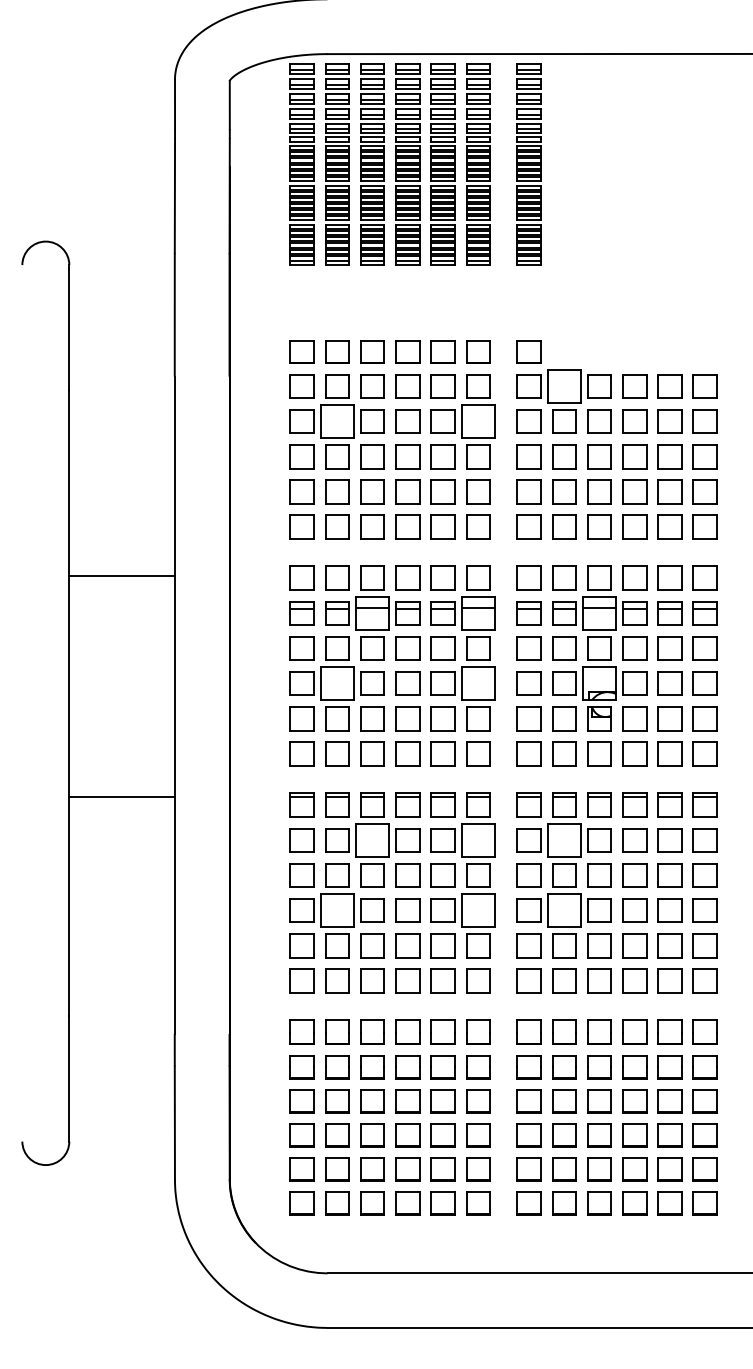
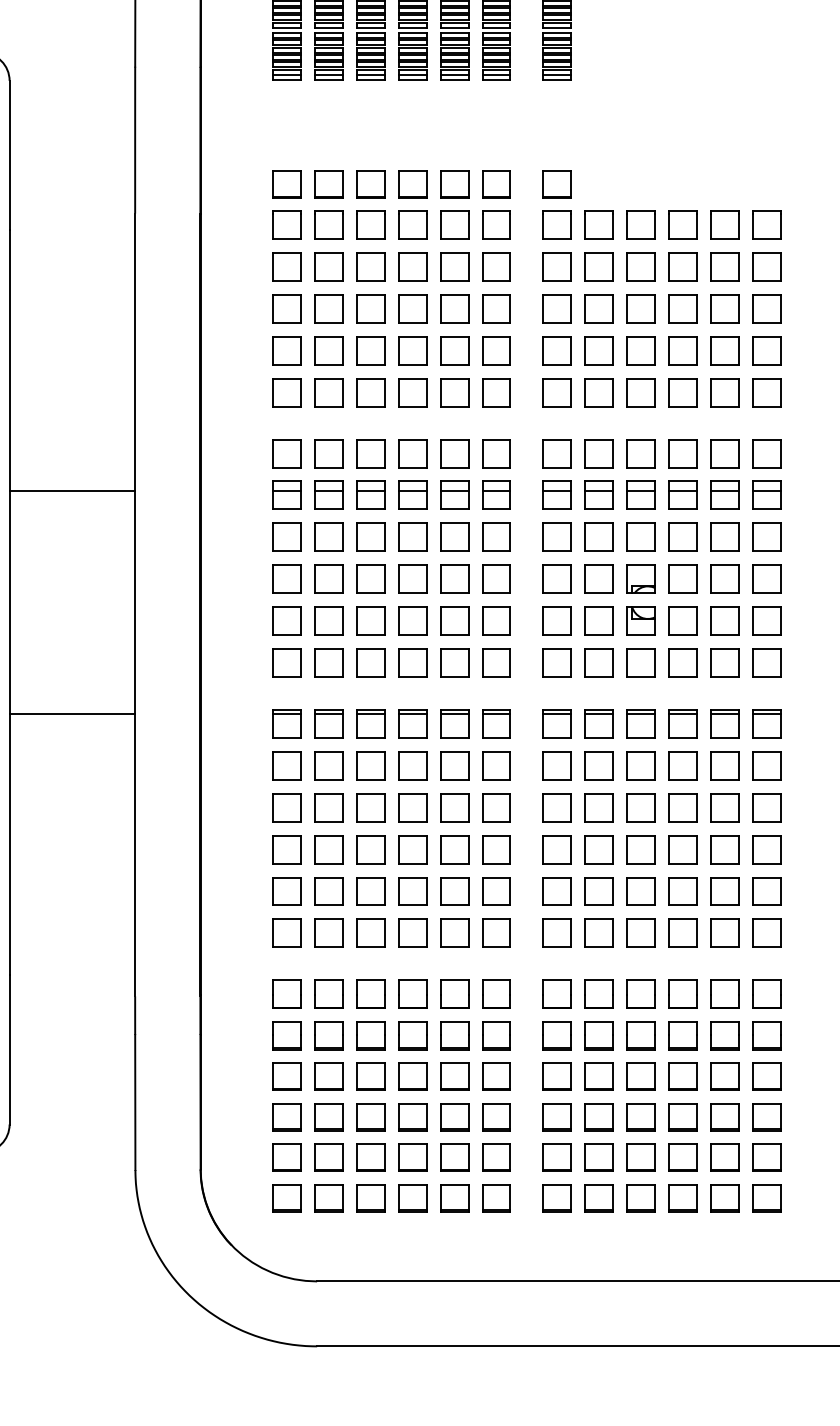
part: (564, 386) -> (599, 225), size x0.71
part: (337, 421) -> (328, 267), size x0.71
part: (478, 421) -> (496, 267), size x0.71
line: (121, 576) -> (71, 490), moved
part: (372, 613) -> (370, 495), size x0.71
part: (478, 613) -> (496, 495), size x0.71
part: (599, 613) -> (640, 495), size x0.71
part: (337, 683) -> (328, 579), size x0.71
part: (478, 683) -> (496, 579), size x0.71
part: (599, 683) -> (640, 579), size x0.71
part: (372, 840) -> (370, 765), size x0.71
part: (478, 840) -> (496, 765), size x0.71
part: (564, 840) -> (599, 765), size x0.71
part: (337, 910) -> (328, 849), size x0.71
part: (478, 910) -> (496, 849), size x0.71
part: (564, 910) -> (599, 849), size x0.71

